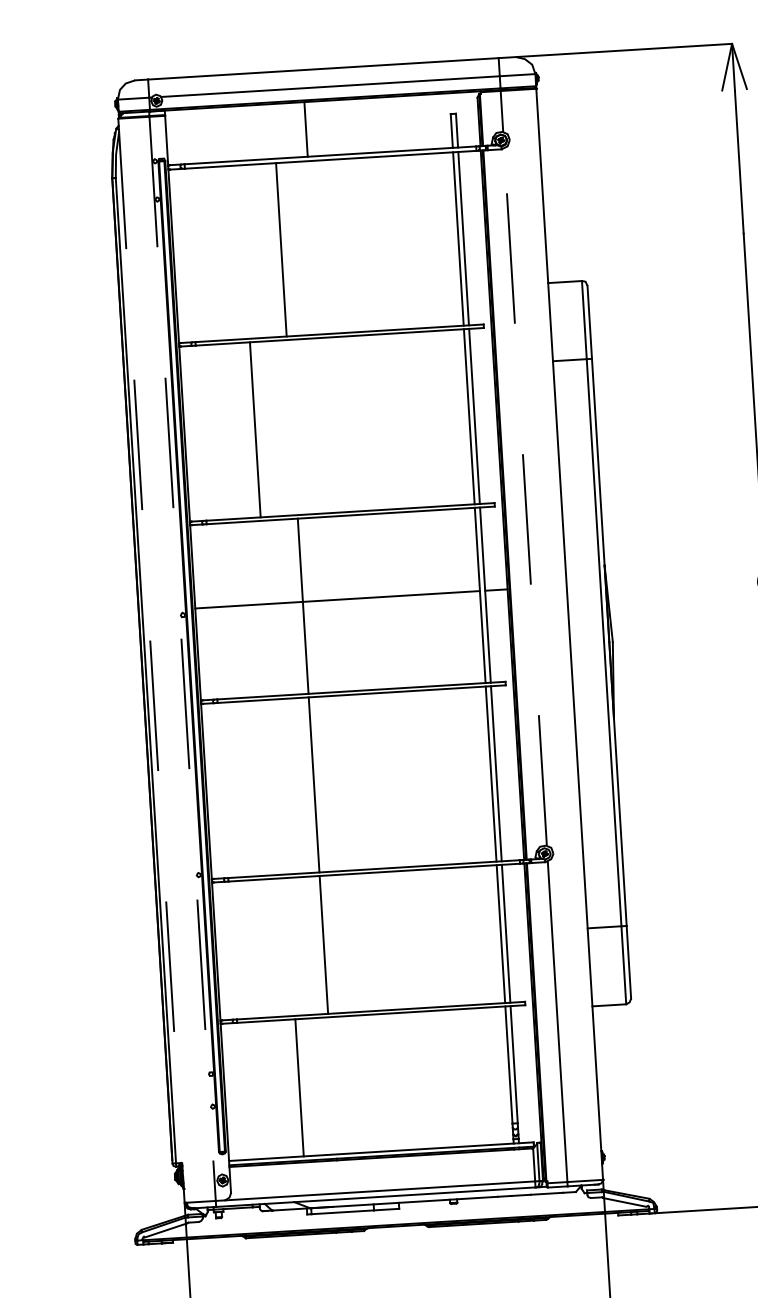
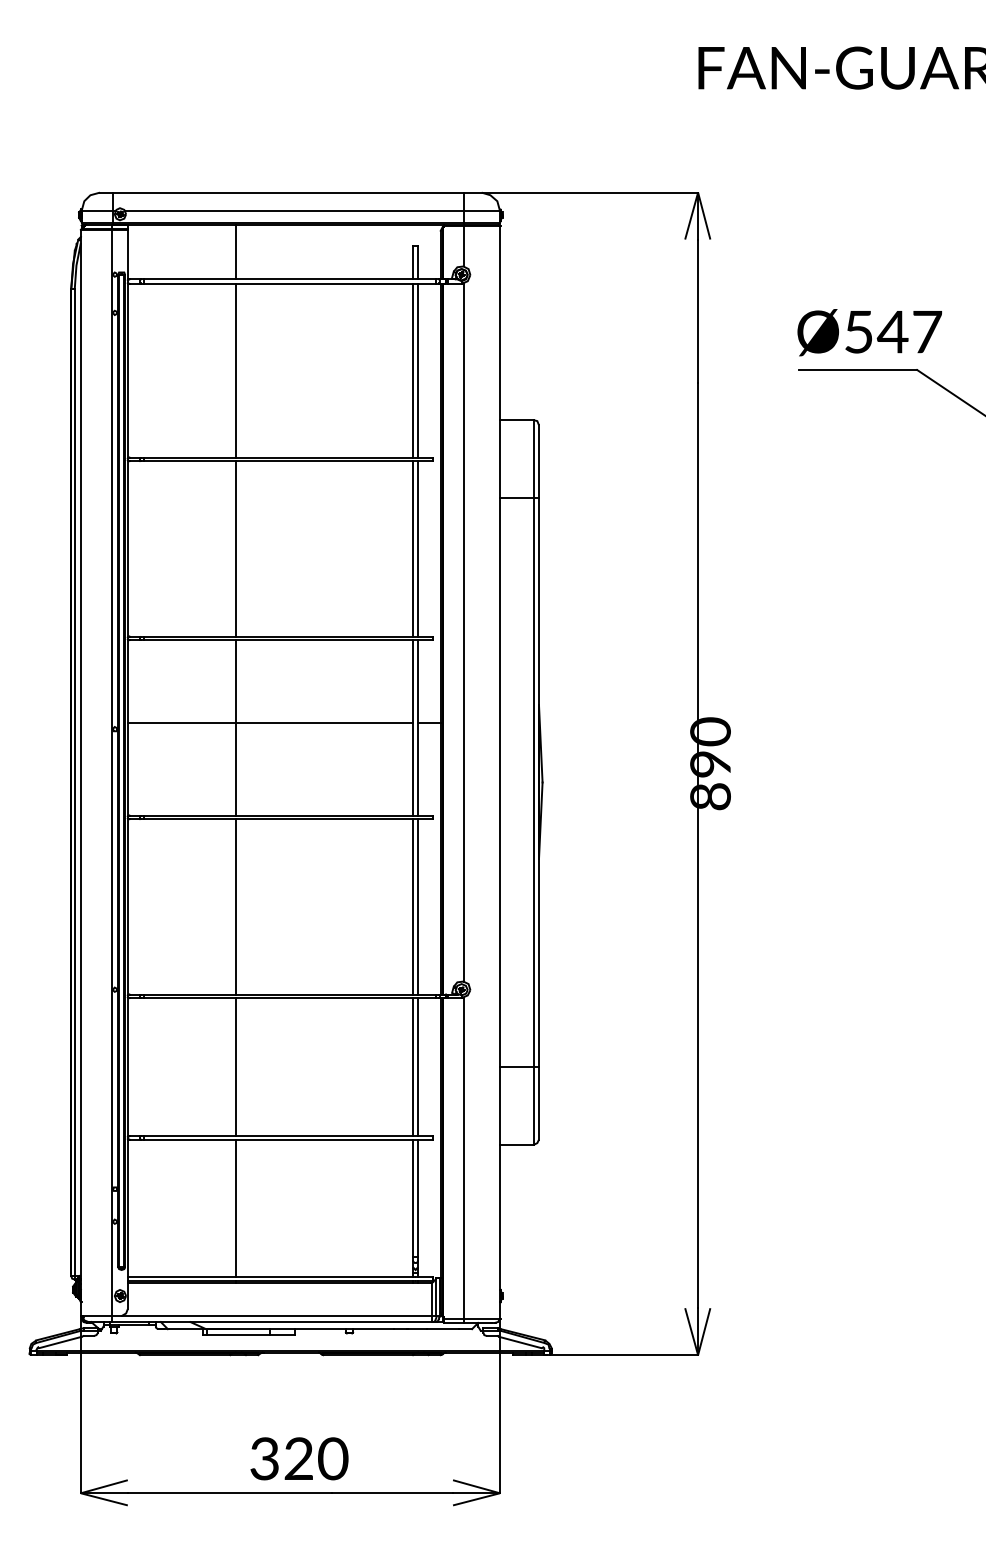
line: (305, 128) -> (235, 251), moved
line: (255, 429) -> (235, 548), moved
line: (525, 496) -> (464, 631), dashed -> solid
line: (183, 659) -> (112, 773), dashed -> solid
line: (151, 661) -> (80, 773), dashed -> solid
line: (299, 1087) -> (235, 1207), moved

